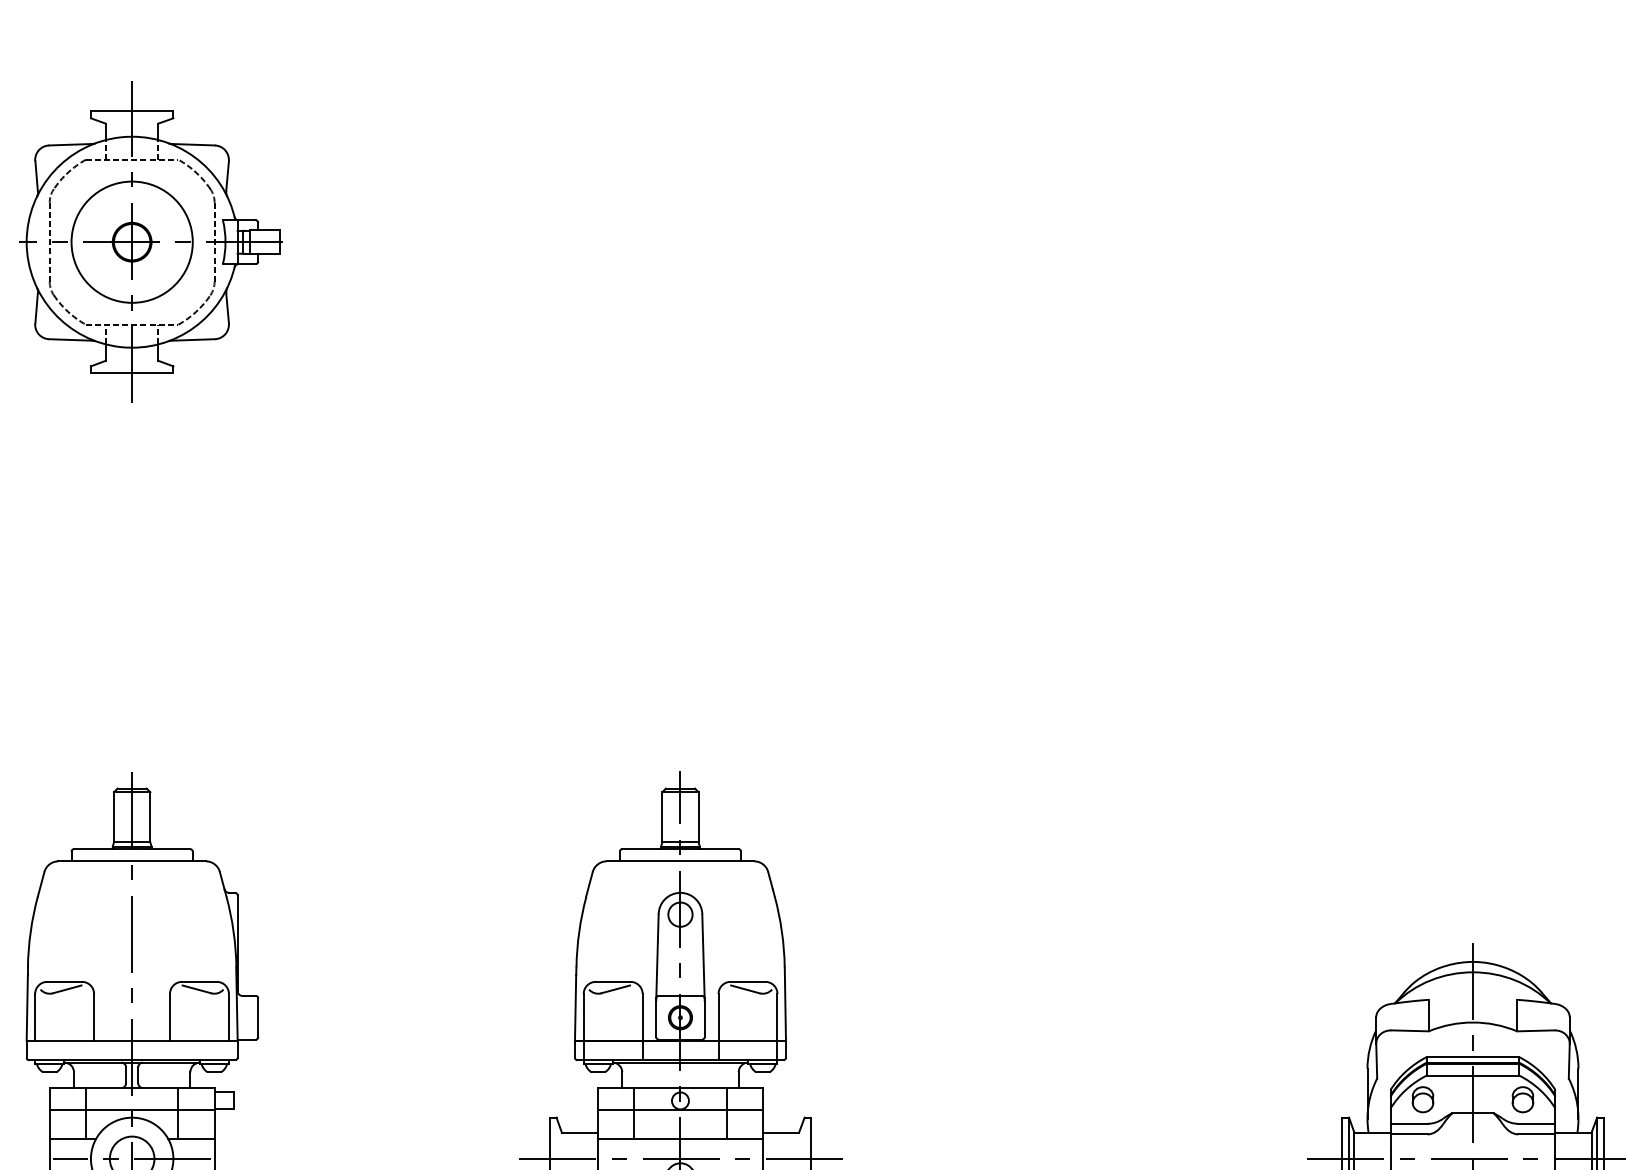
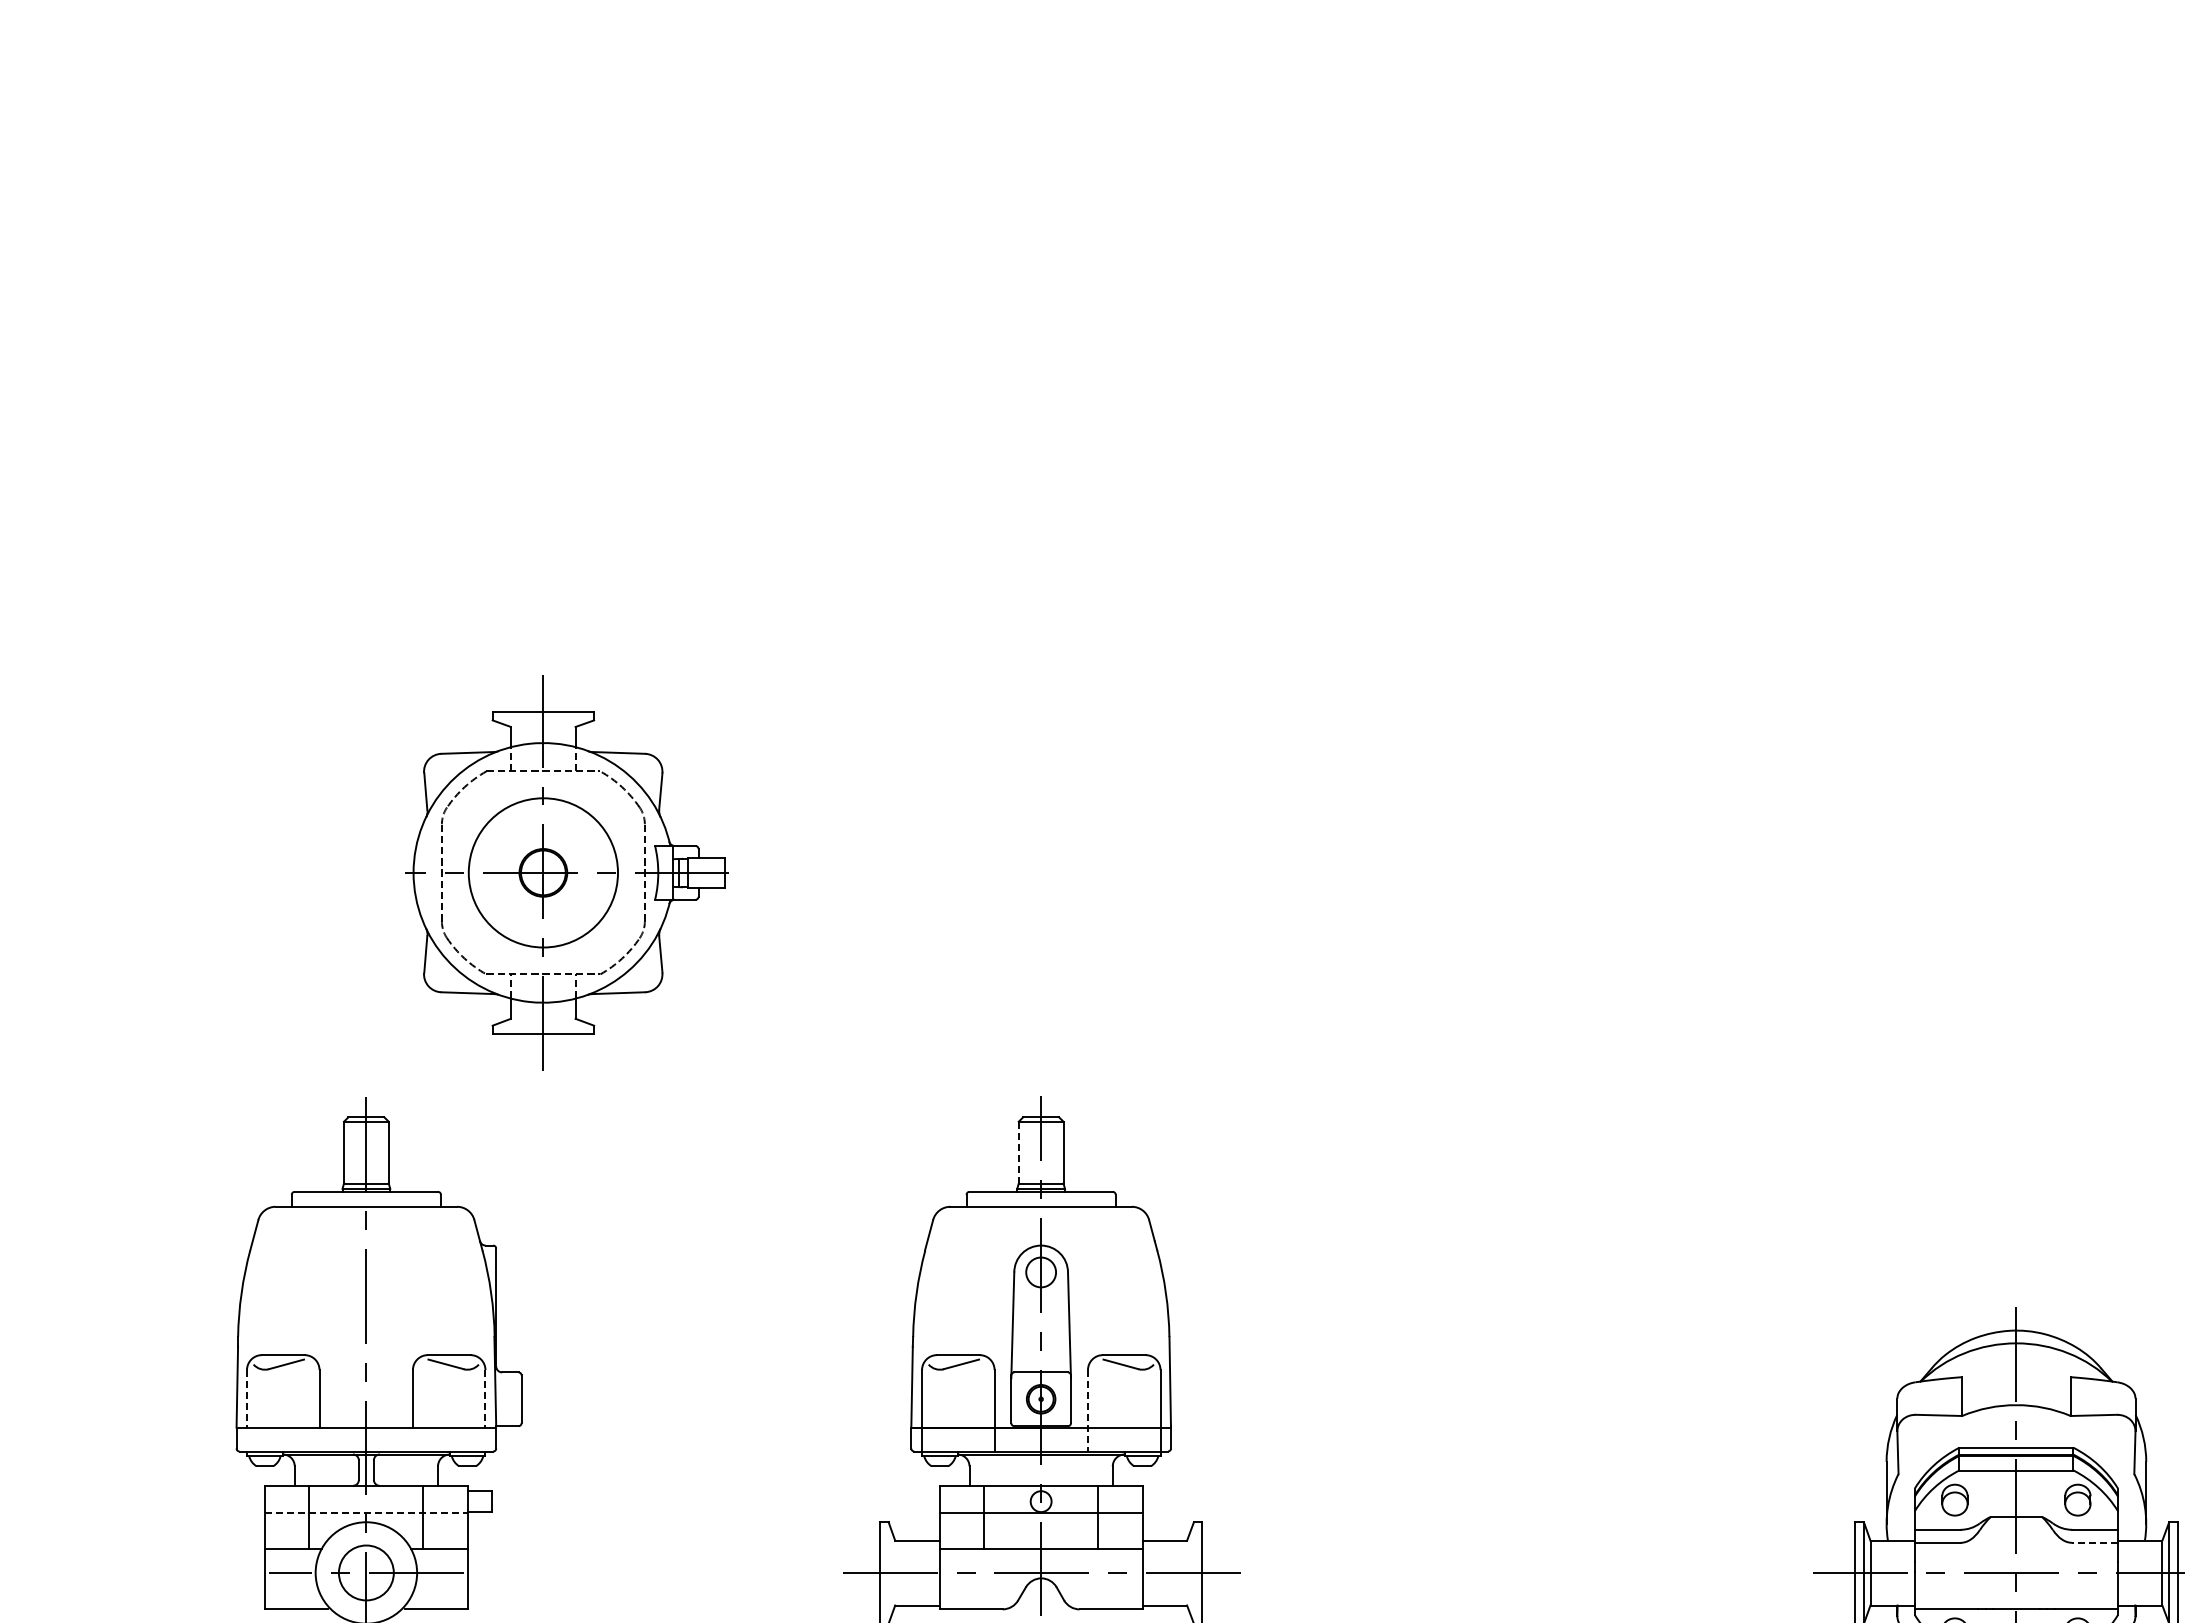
part: (150, 241) -> (566, 872), moved
line: (662, 817) -> (1018, 1152), solid -> dashed
line: (35, 1017) -> (247, 1398), solid -> dashed
line: (228, 1017) -> (485, 1398), solid -> dashed
line: (718, 1026) -> (1088, 1410), solid -> dashed
line: (132, 1109) -> (366, 1512), solid -> dashed
line: (1537, 1134) -> (2095, 1542), solid -> dashed

